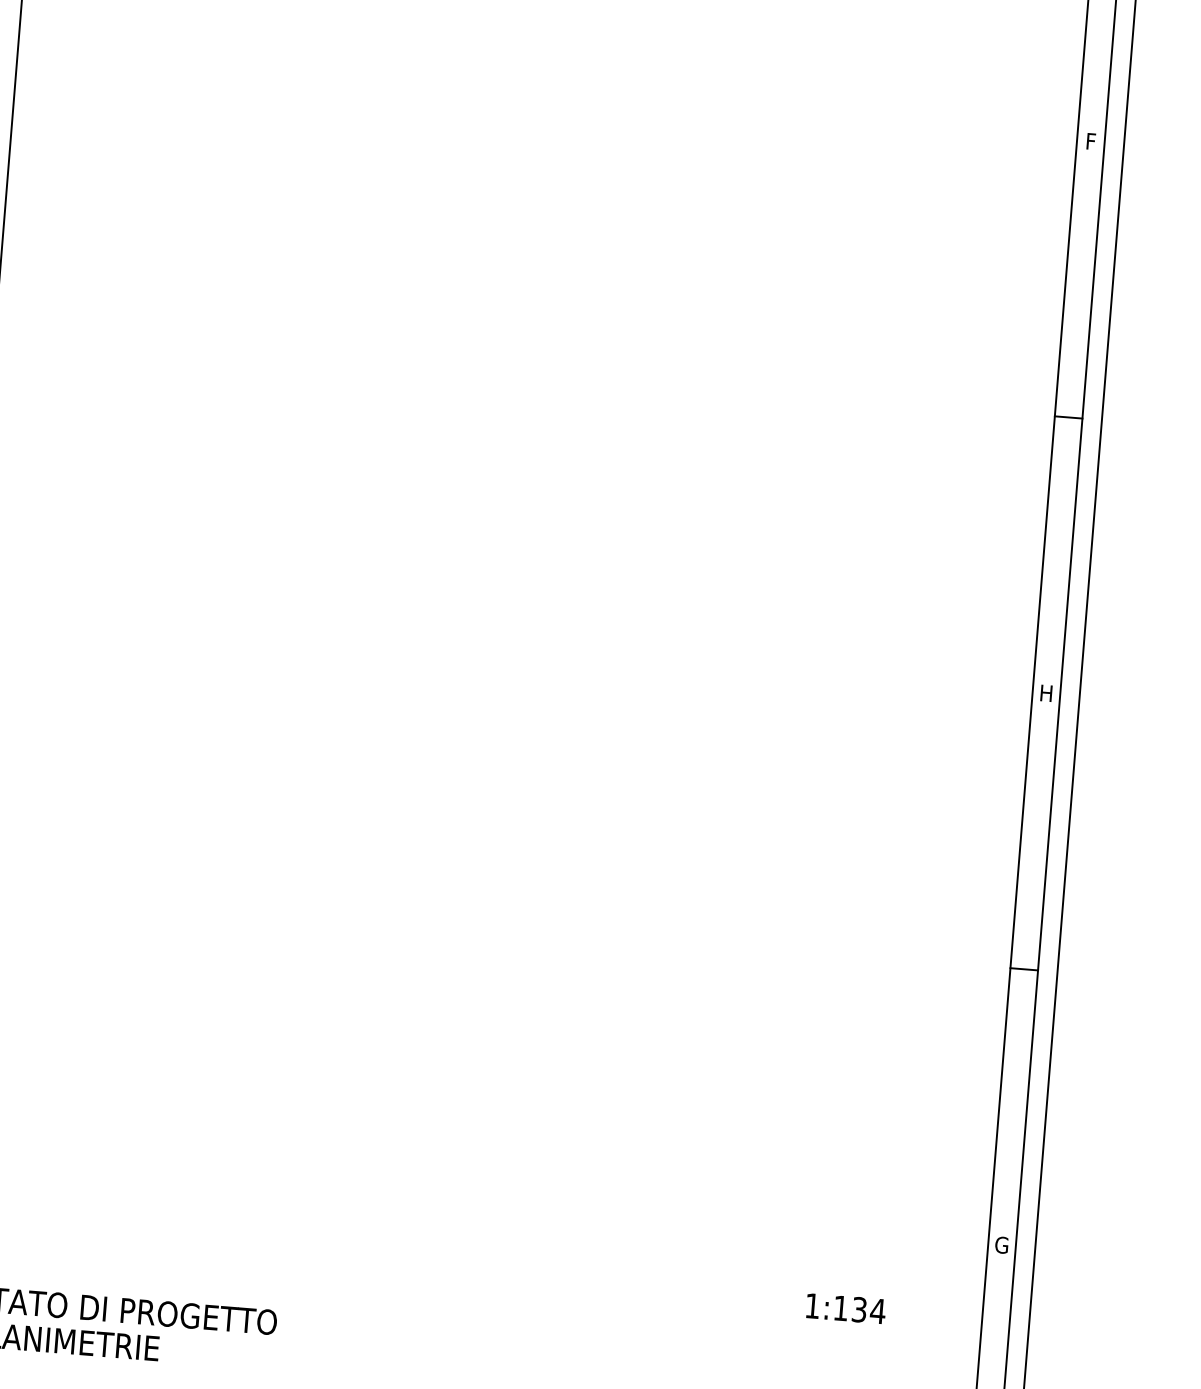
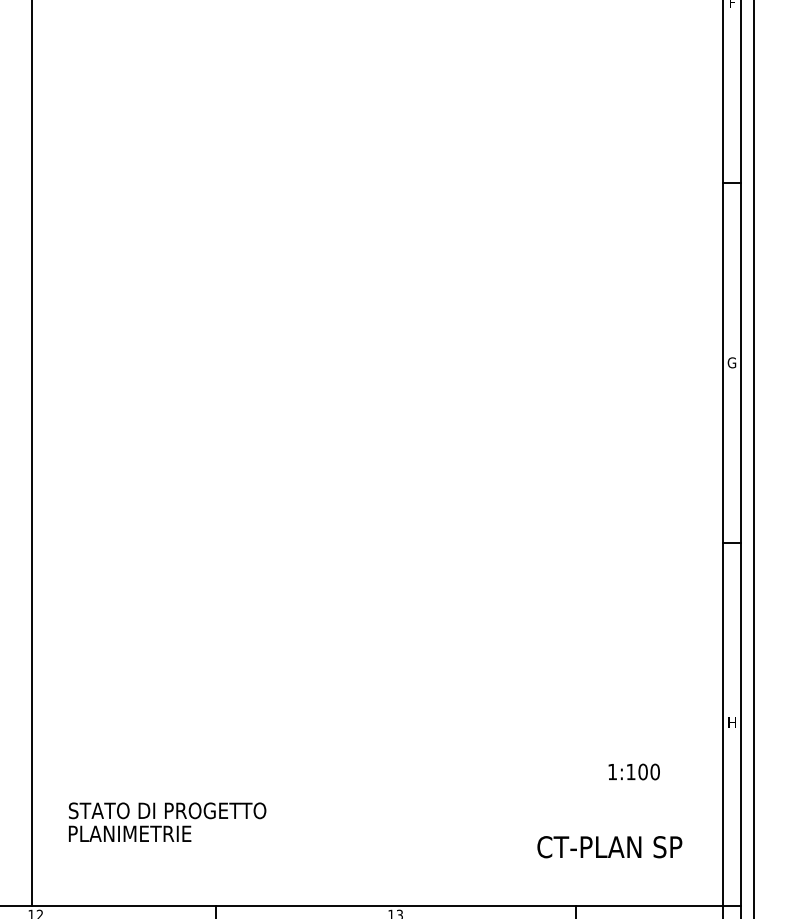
text: (1045, 692) -> (731, 362), H -> G
text: (1001, 1244) -> (731, 722), G -> H
text: (869, 1309) -> (649, 771), 1:134 -> 1:100

